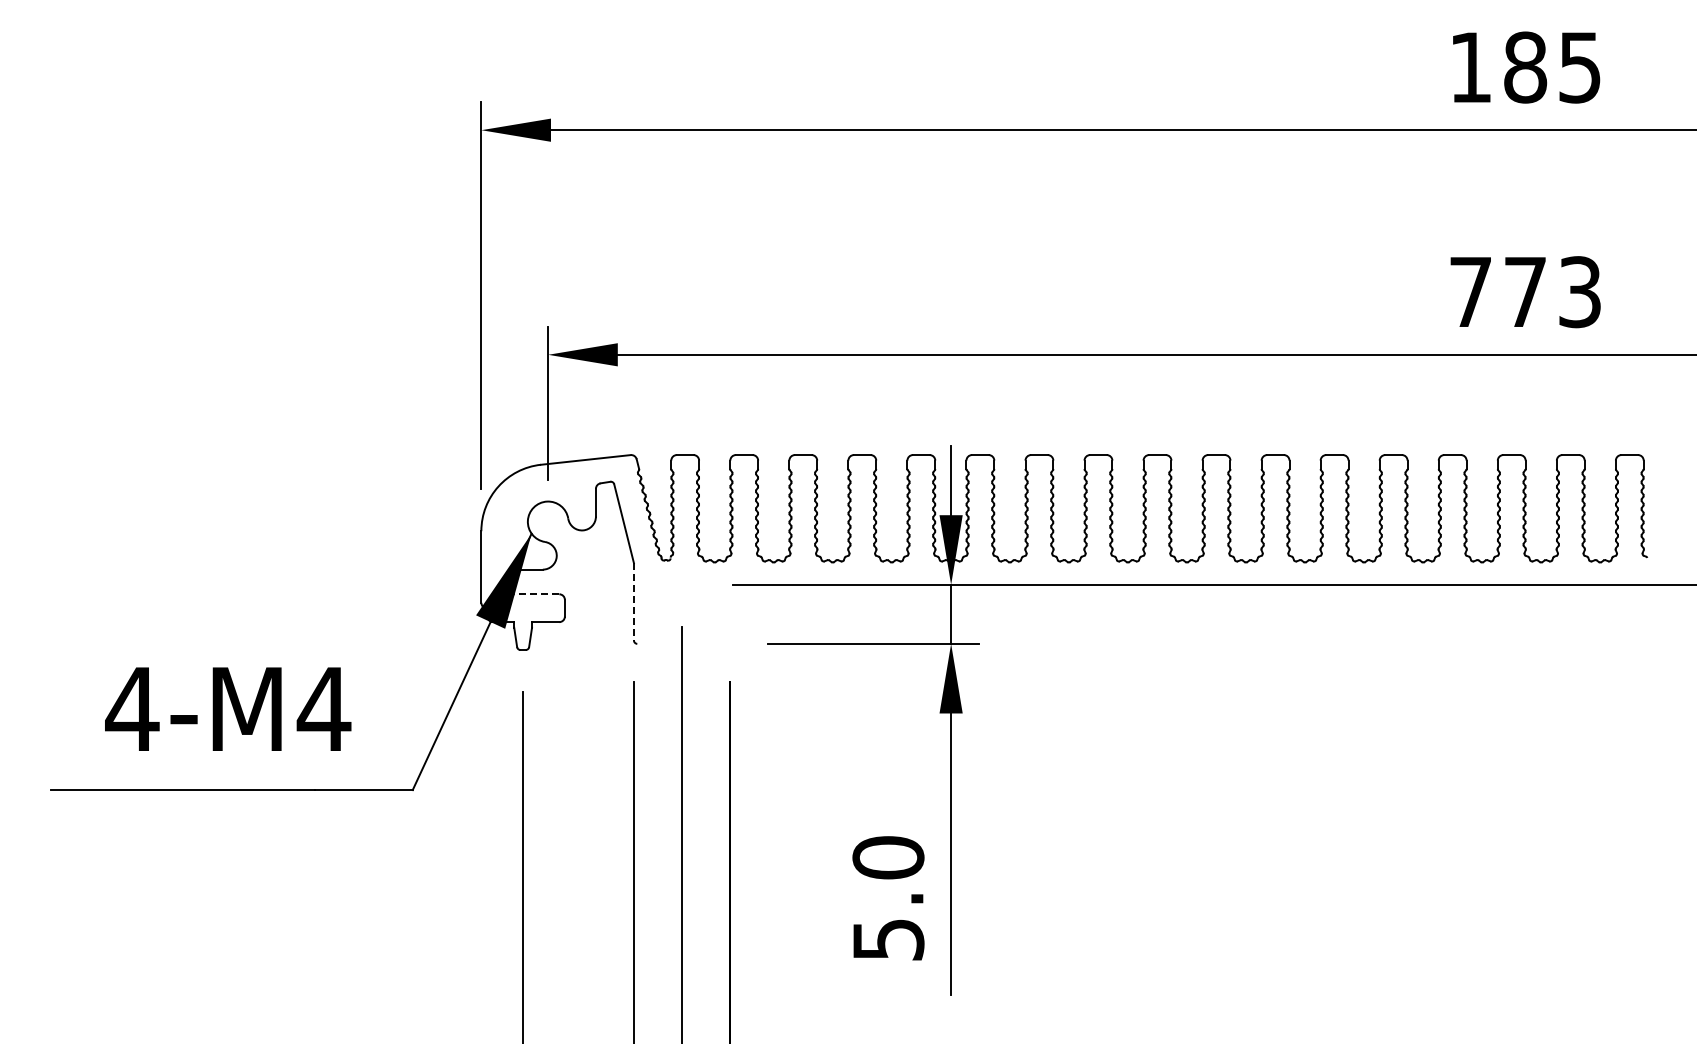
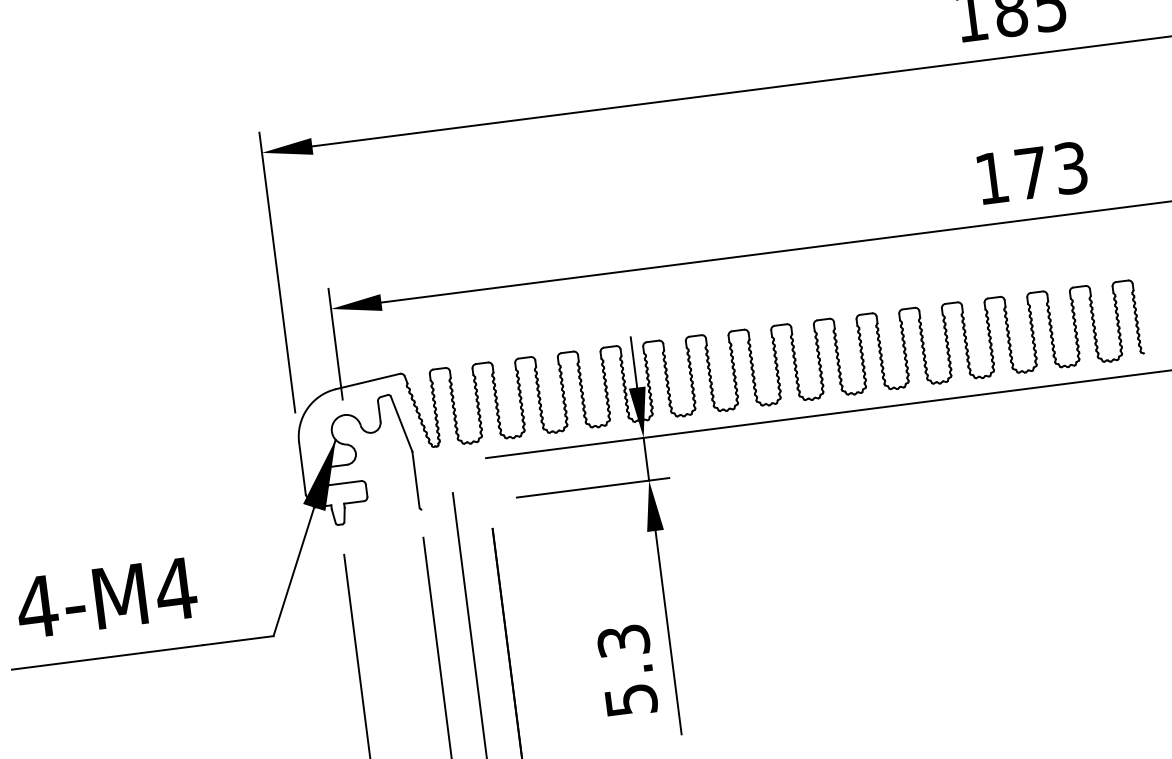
text: (1470, 291) -> (991, 177), 773 -> 173
line: (536, 594) -> (344, 483), dashed -> solid
line: (633, 601) -> (415, 479), dashed -> solid
text: (228, 708) -> (106, 597), moved
text: (888, 857) -> (623, 640), 5.0 -> 5.3

